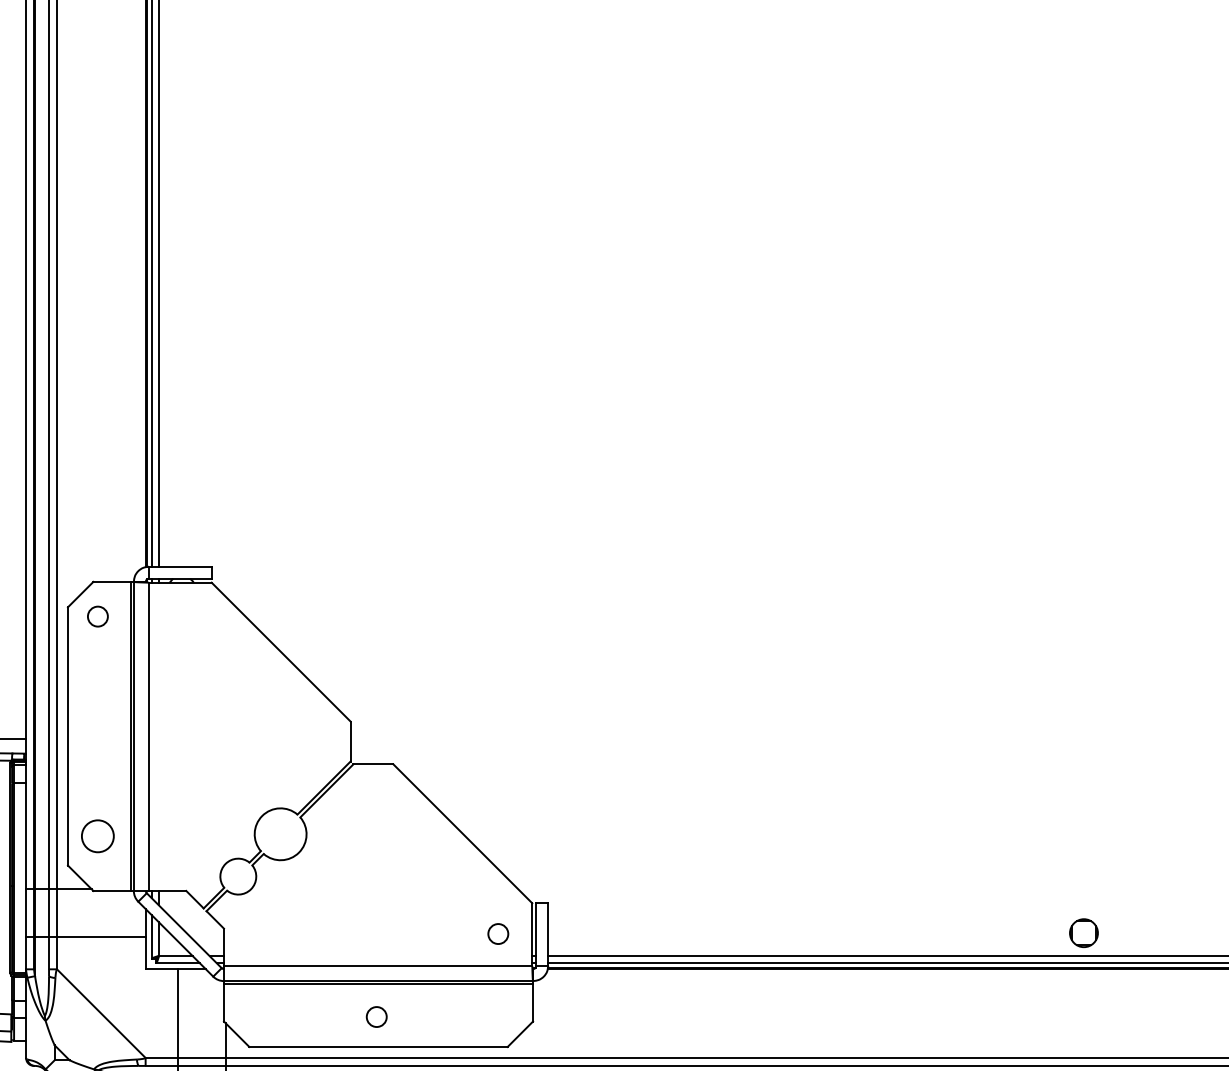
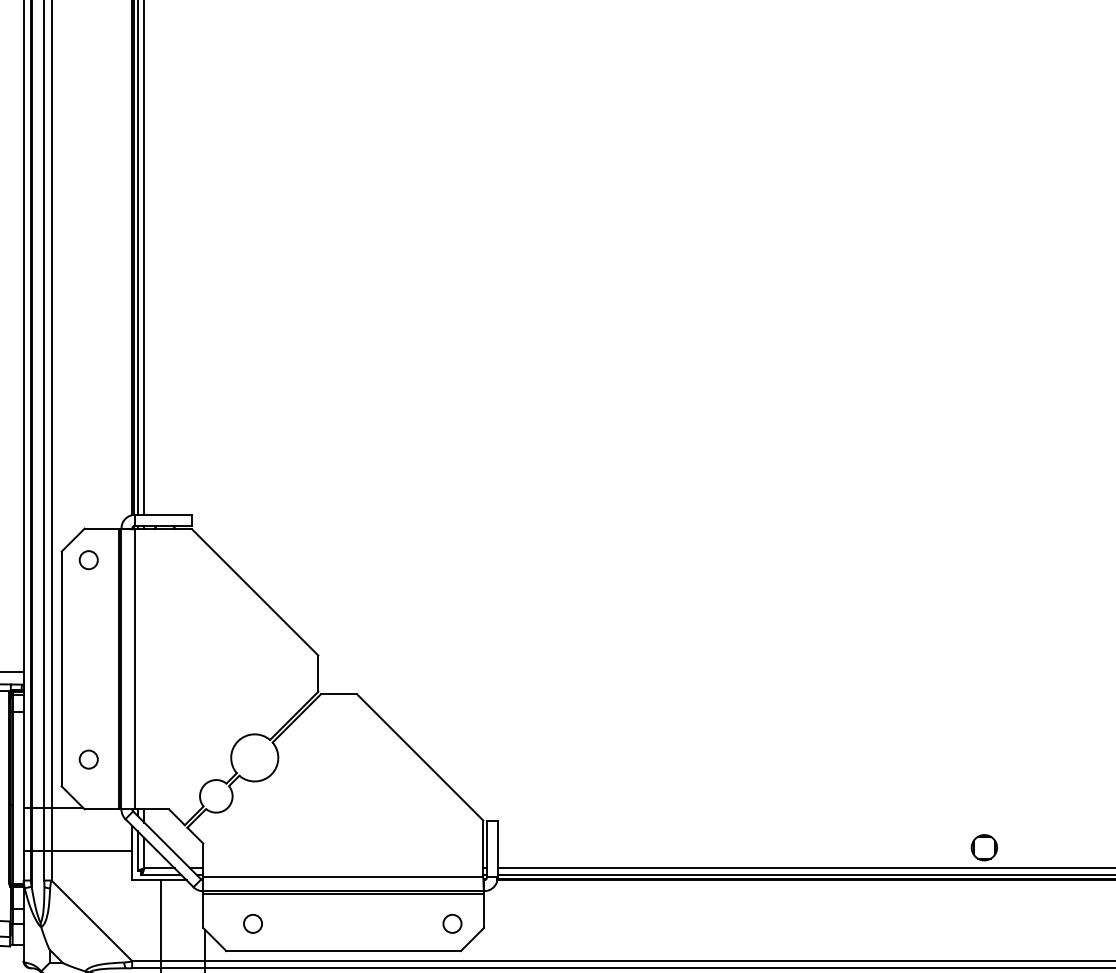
circle: (97, 835) -> (88, 758), size x0.62
circle: (498, 933) -> (452, 923), moved
circle: (376, 1016) -> (252, 923), moved

